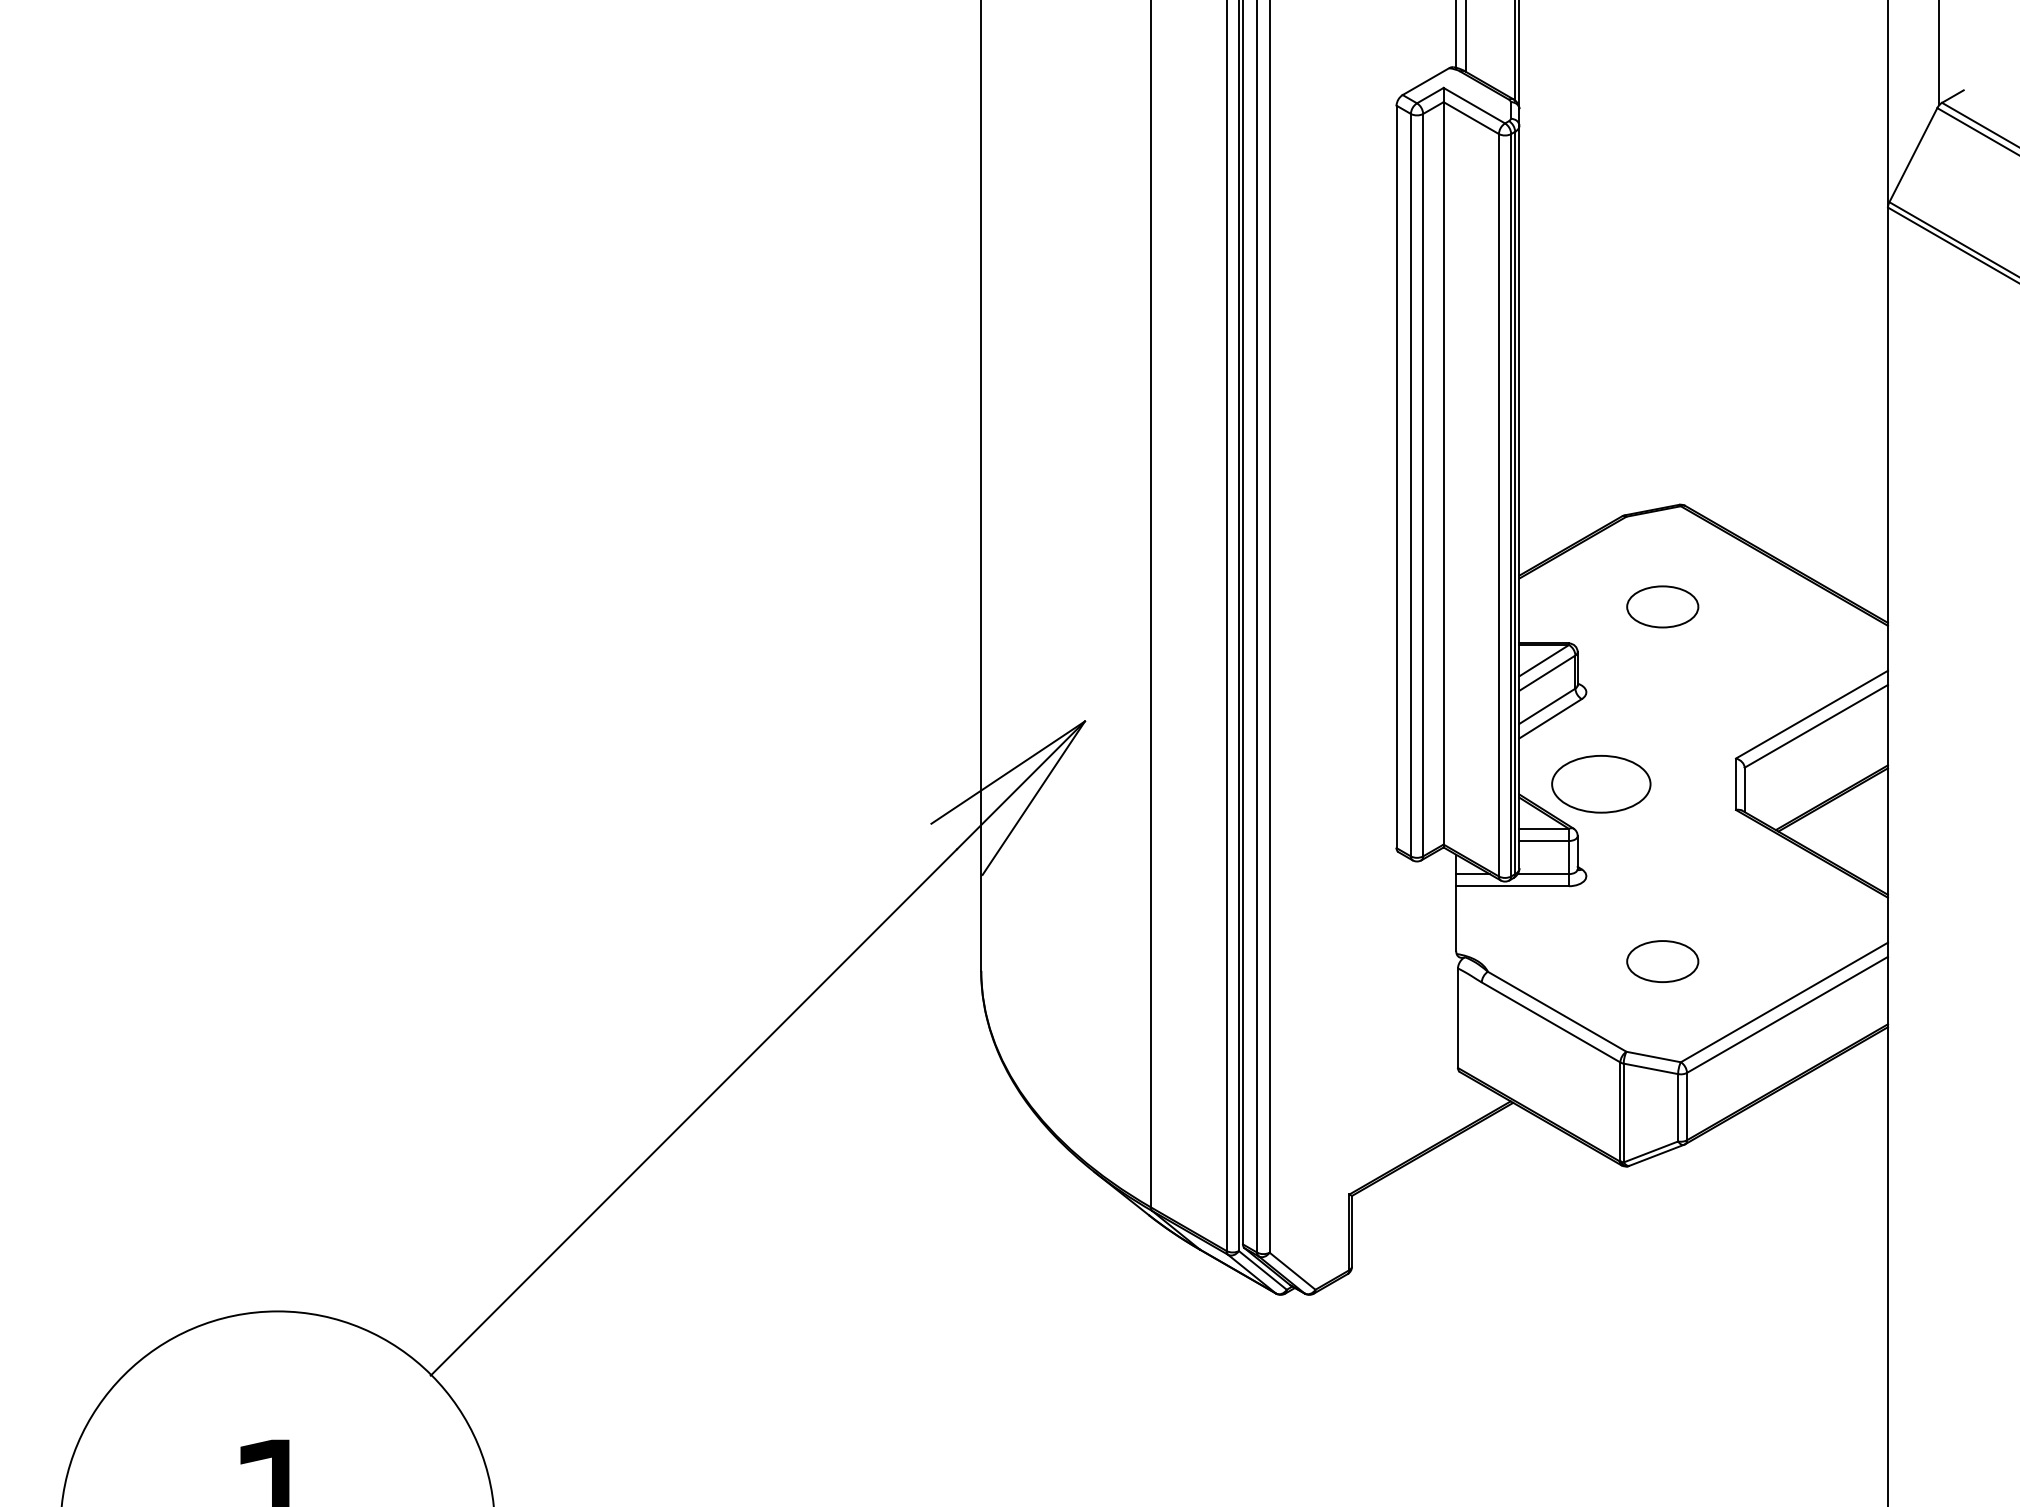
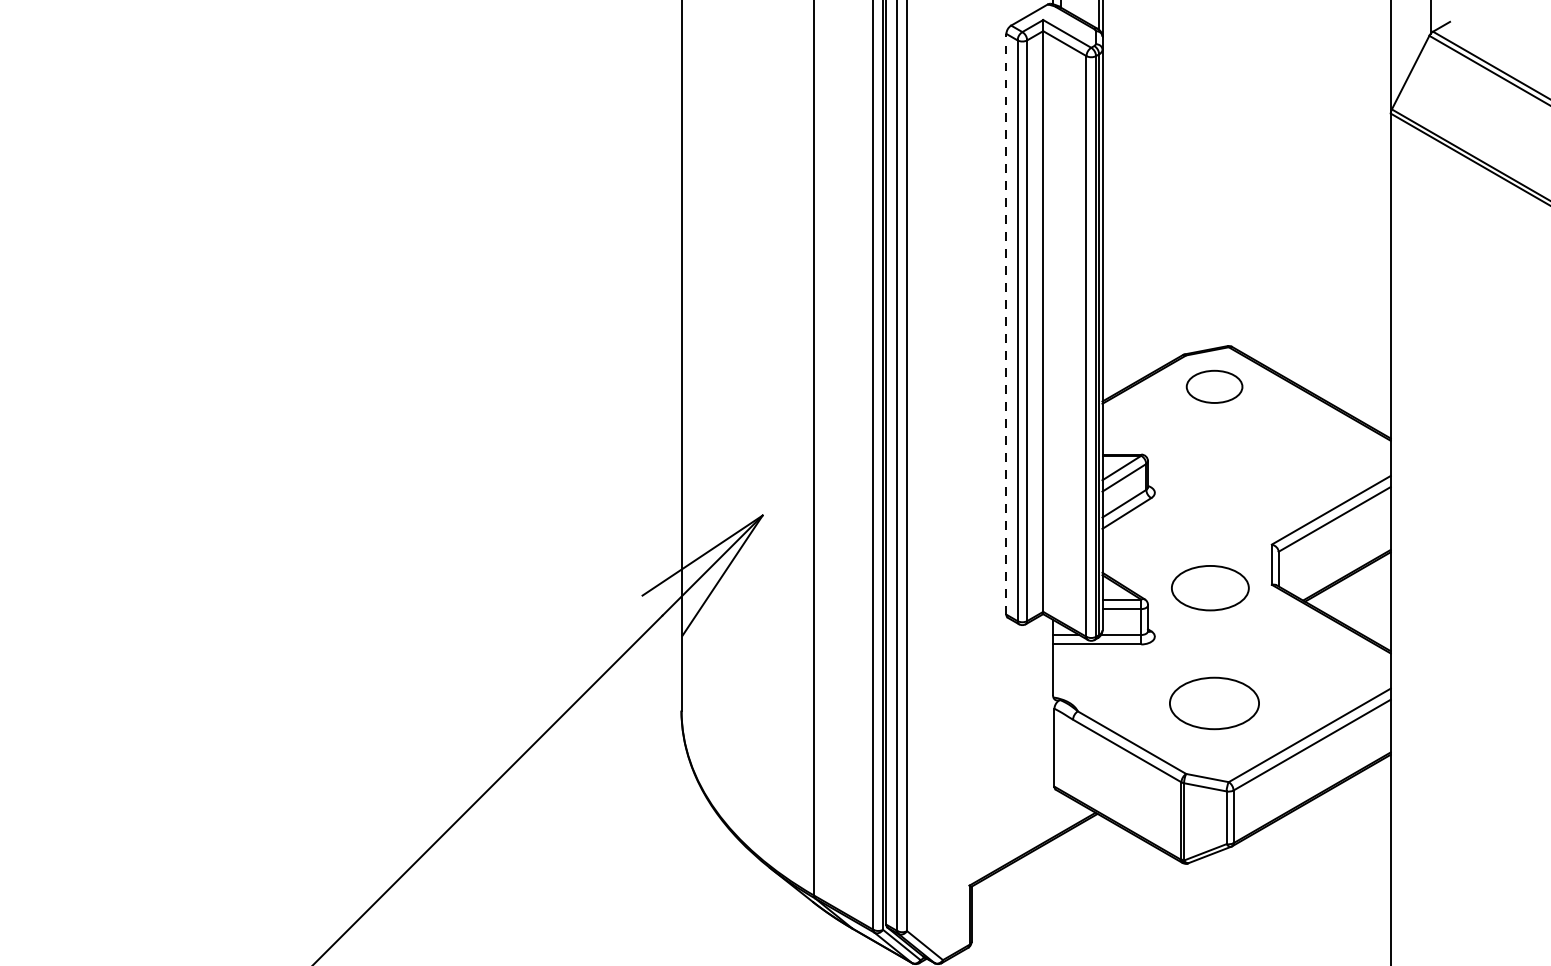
line: (1396, 476) -> (1006, 323), solid -> dashed
part: (1662, 606) -> (1214, 386), moved
part: (1601, 784) -> (1210, 588), moved
part: (1662, 961) -> (1214, 703), size x1.6

